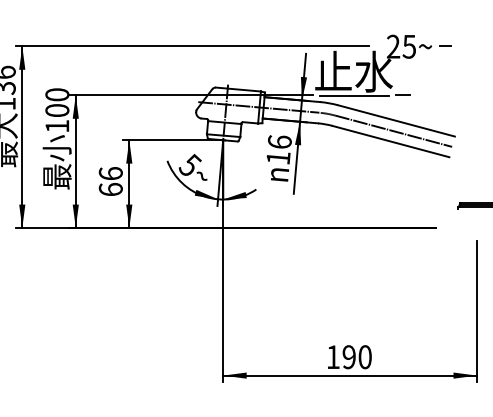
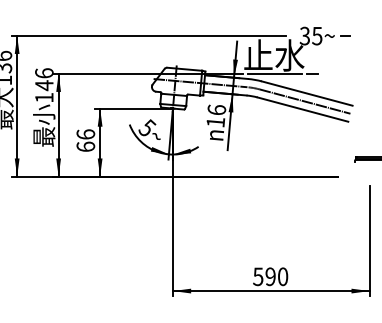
text: (392, 47) -> (304, 36), 25 -> 35
text: (57, 102) -> (44, 79), 100 -> 146
text: (333, 356) -> (258, 276), 190 -> 590

